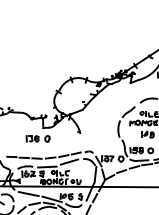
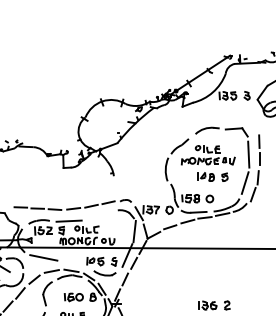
part: (38, 138) -> (56, 182), removed
line: (69, 161) -> (99, 213), removed
line: (52, 198) -> (75, 264), removed

